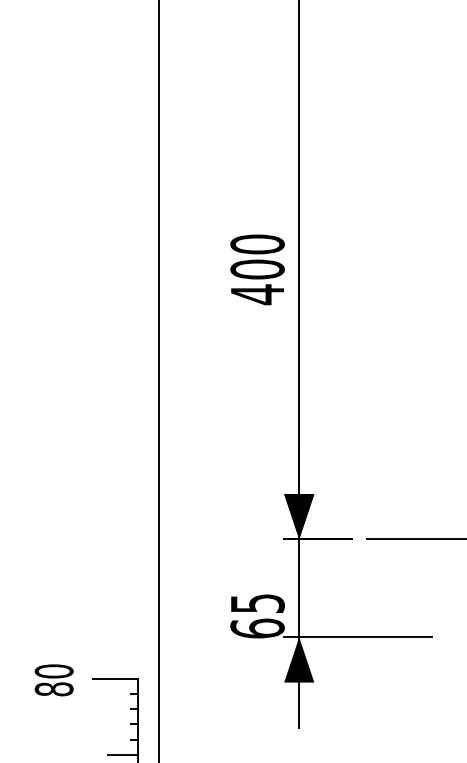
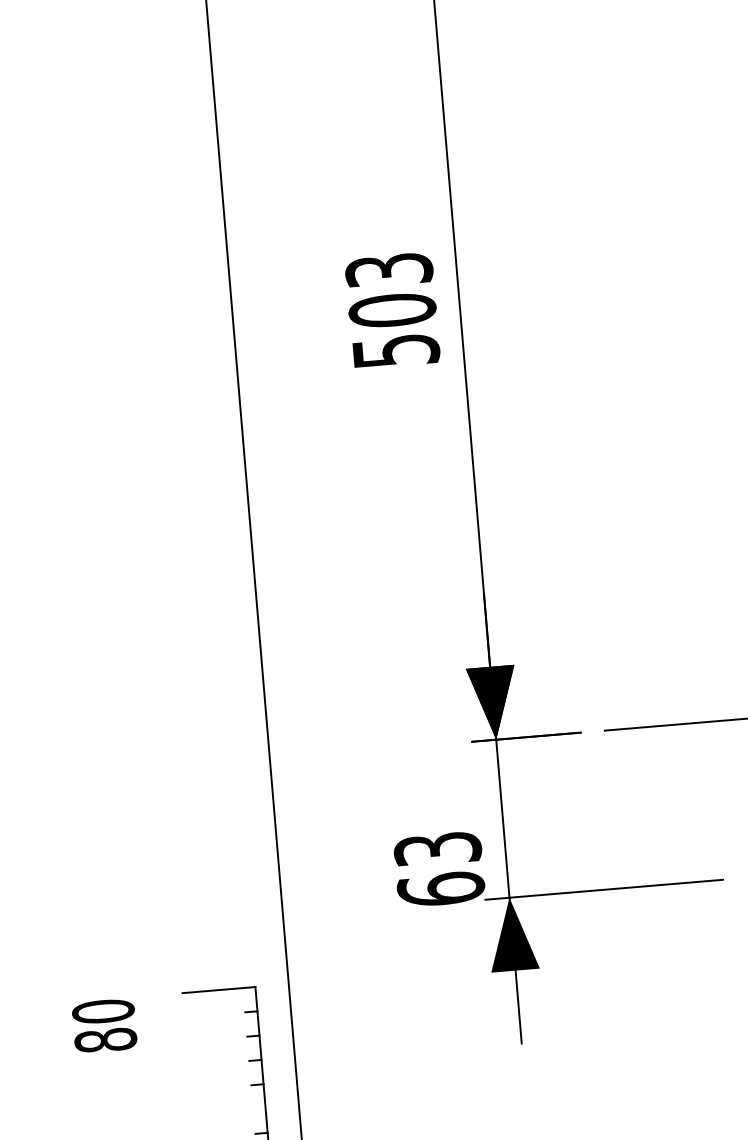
text: (257, 269) -> (392, 310), 400 -> 503
text: (257, 603) -> (437, 848), 65 -> 63
text: (53, 680) -> (103, 1026), moved
line: (122, 754) -> (240, 1110), removed

